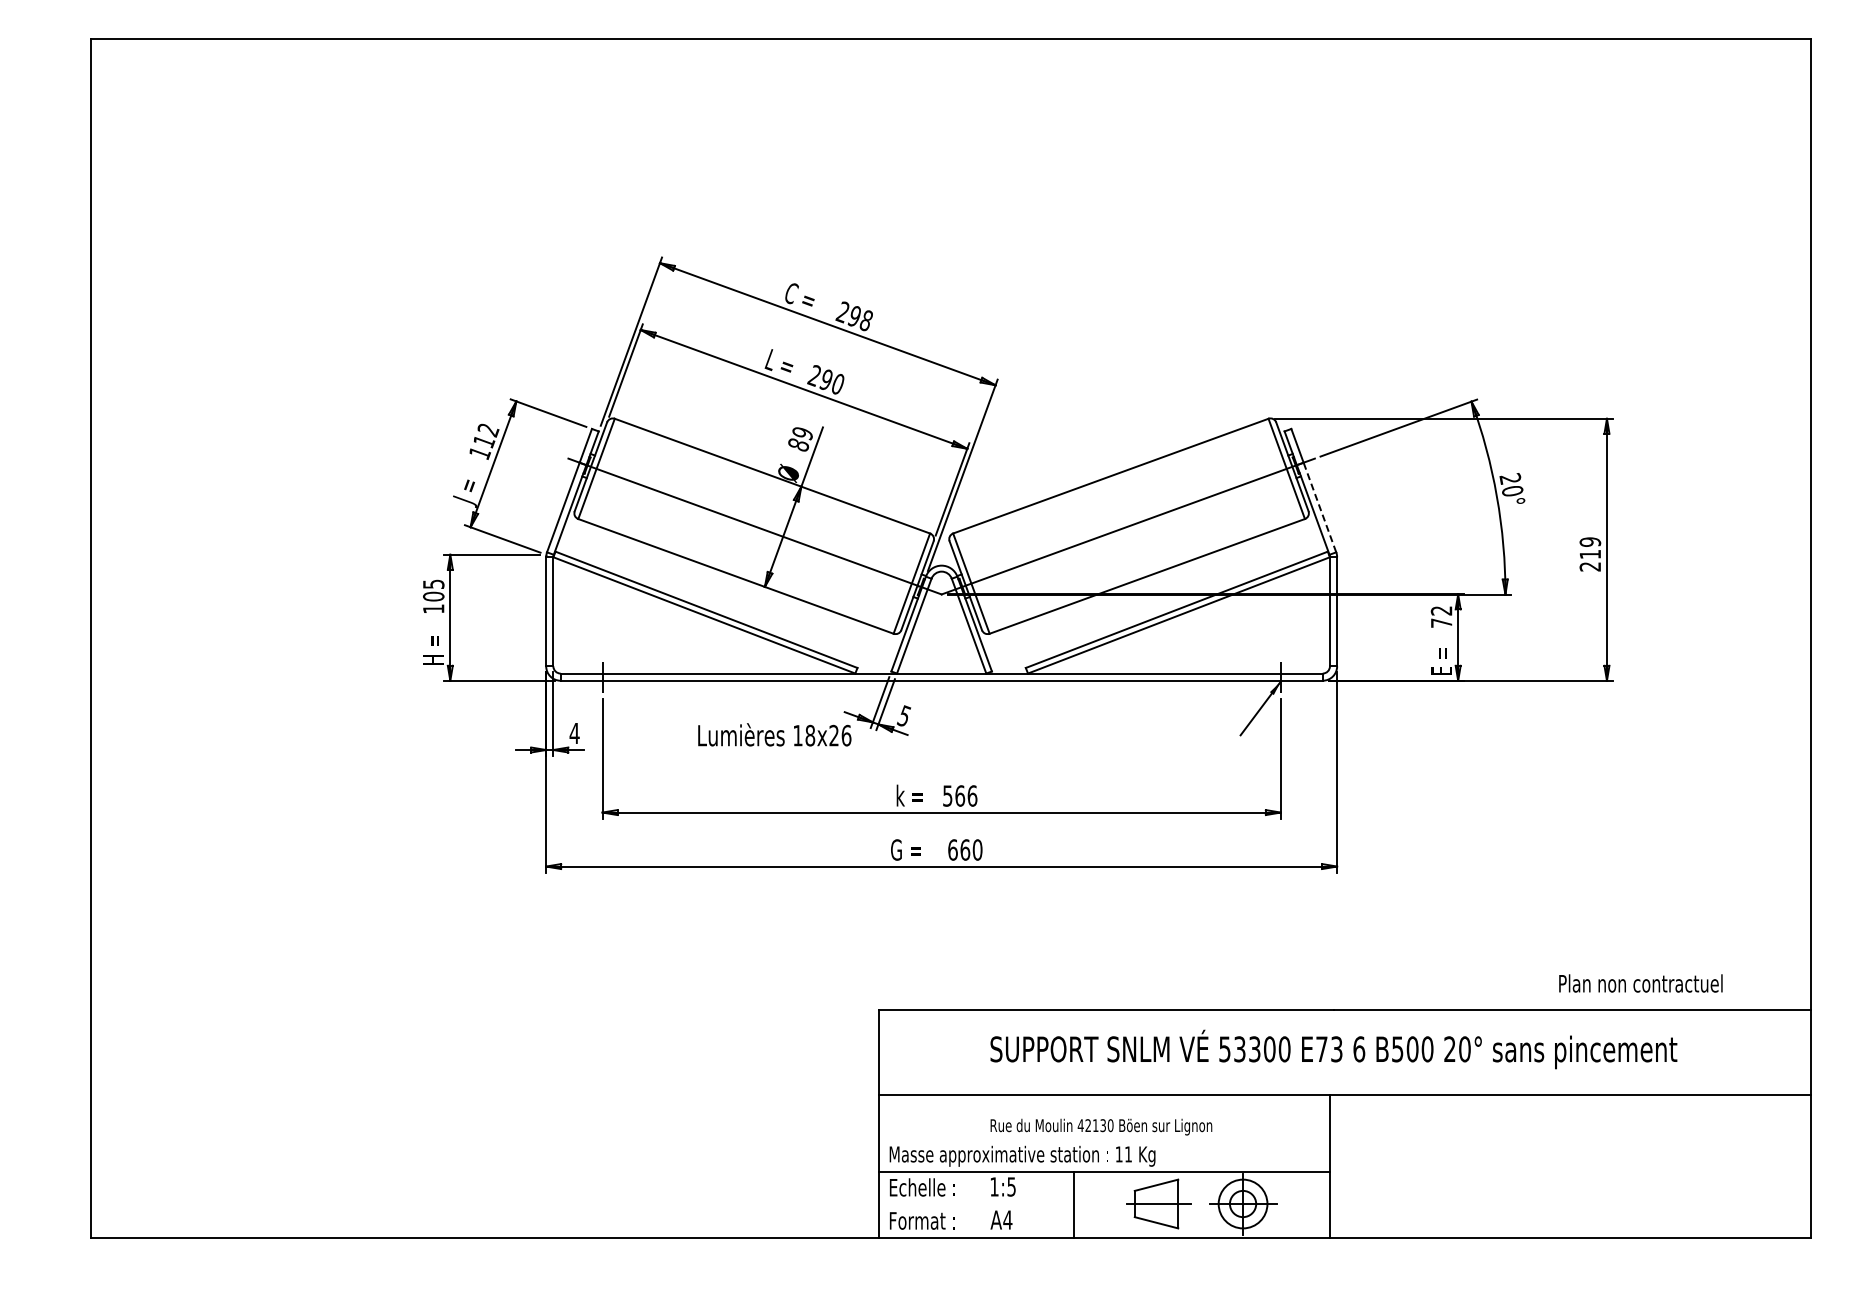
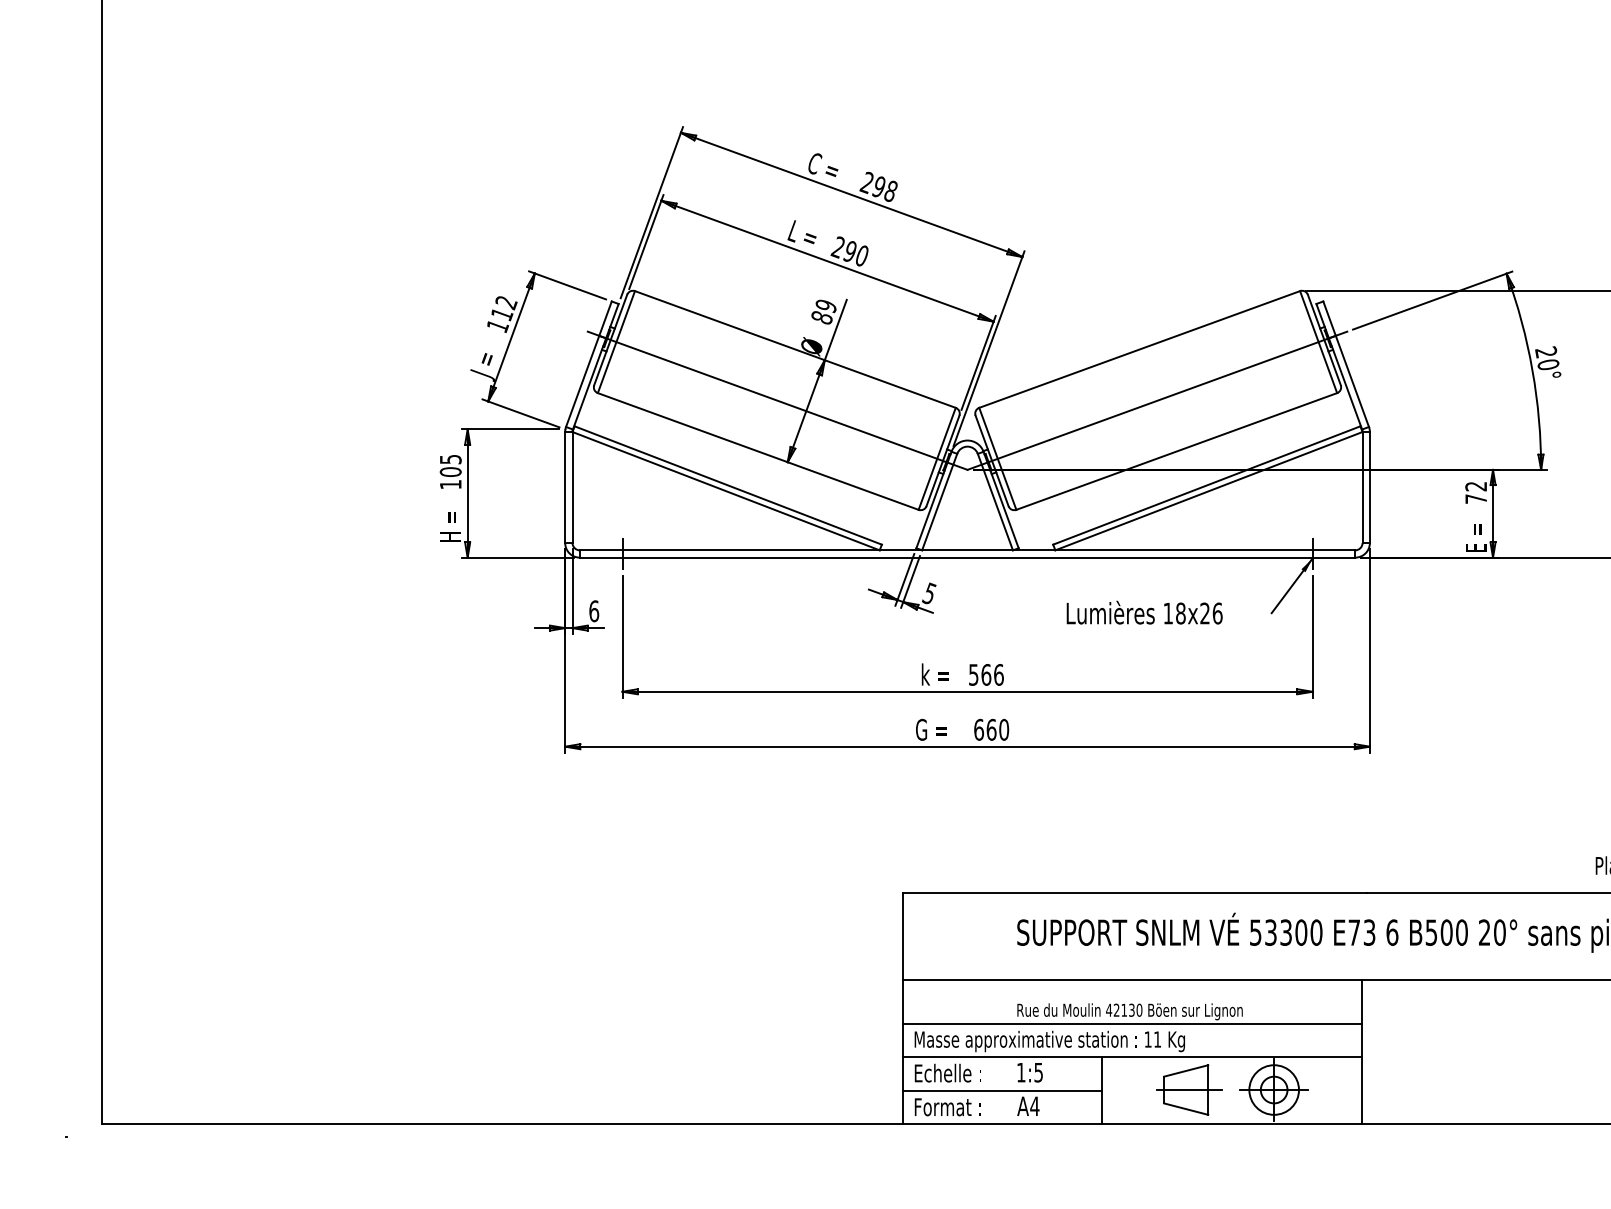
line: (1319, 507) -> (1351, 381), dashed -> solid
text: (574, 733) -> (593, 611), 4 -> 6
text: (774, 734) -> (1144, 612), moved
line: (1103, 1138) -> (1132, 1023), added
line: (975, 1204) -> (1001, 1090), added

